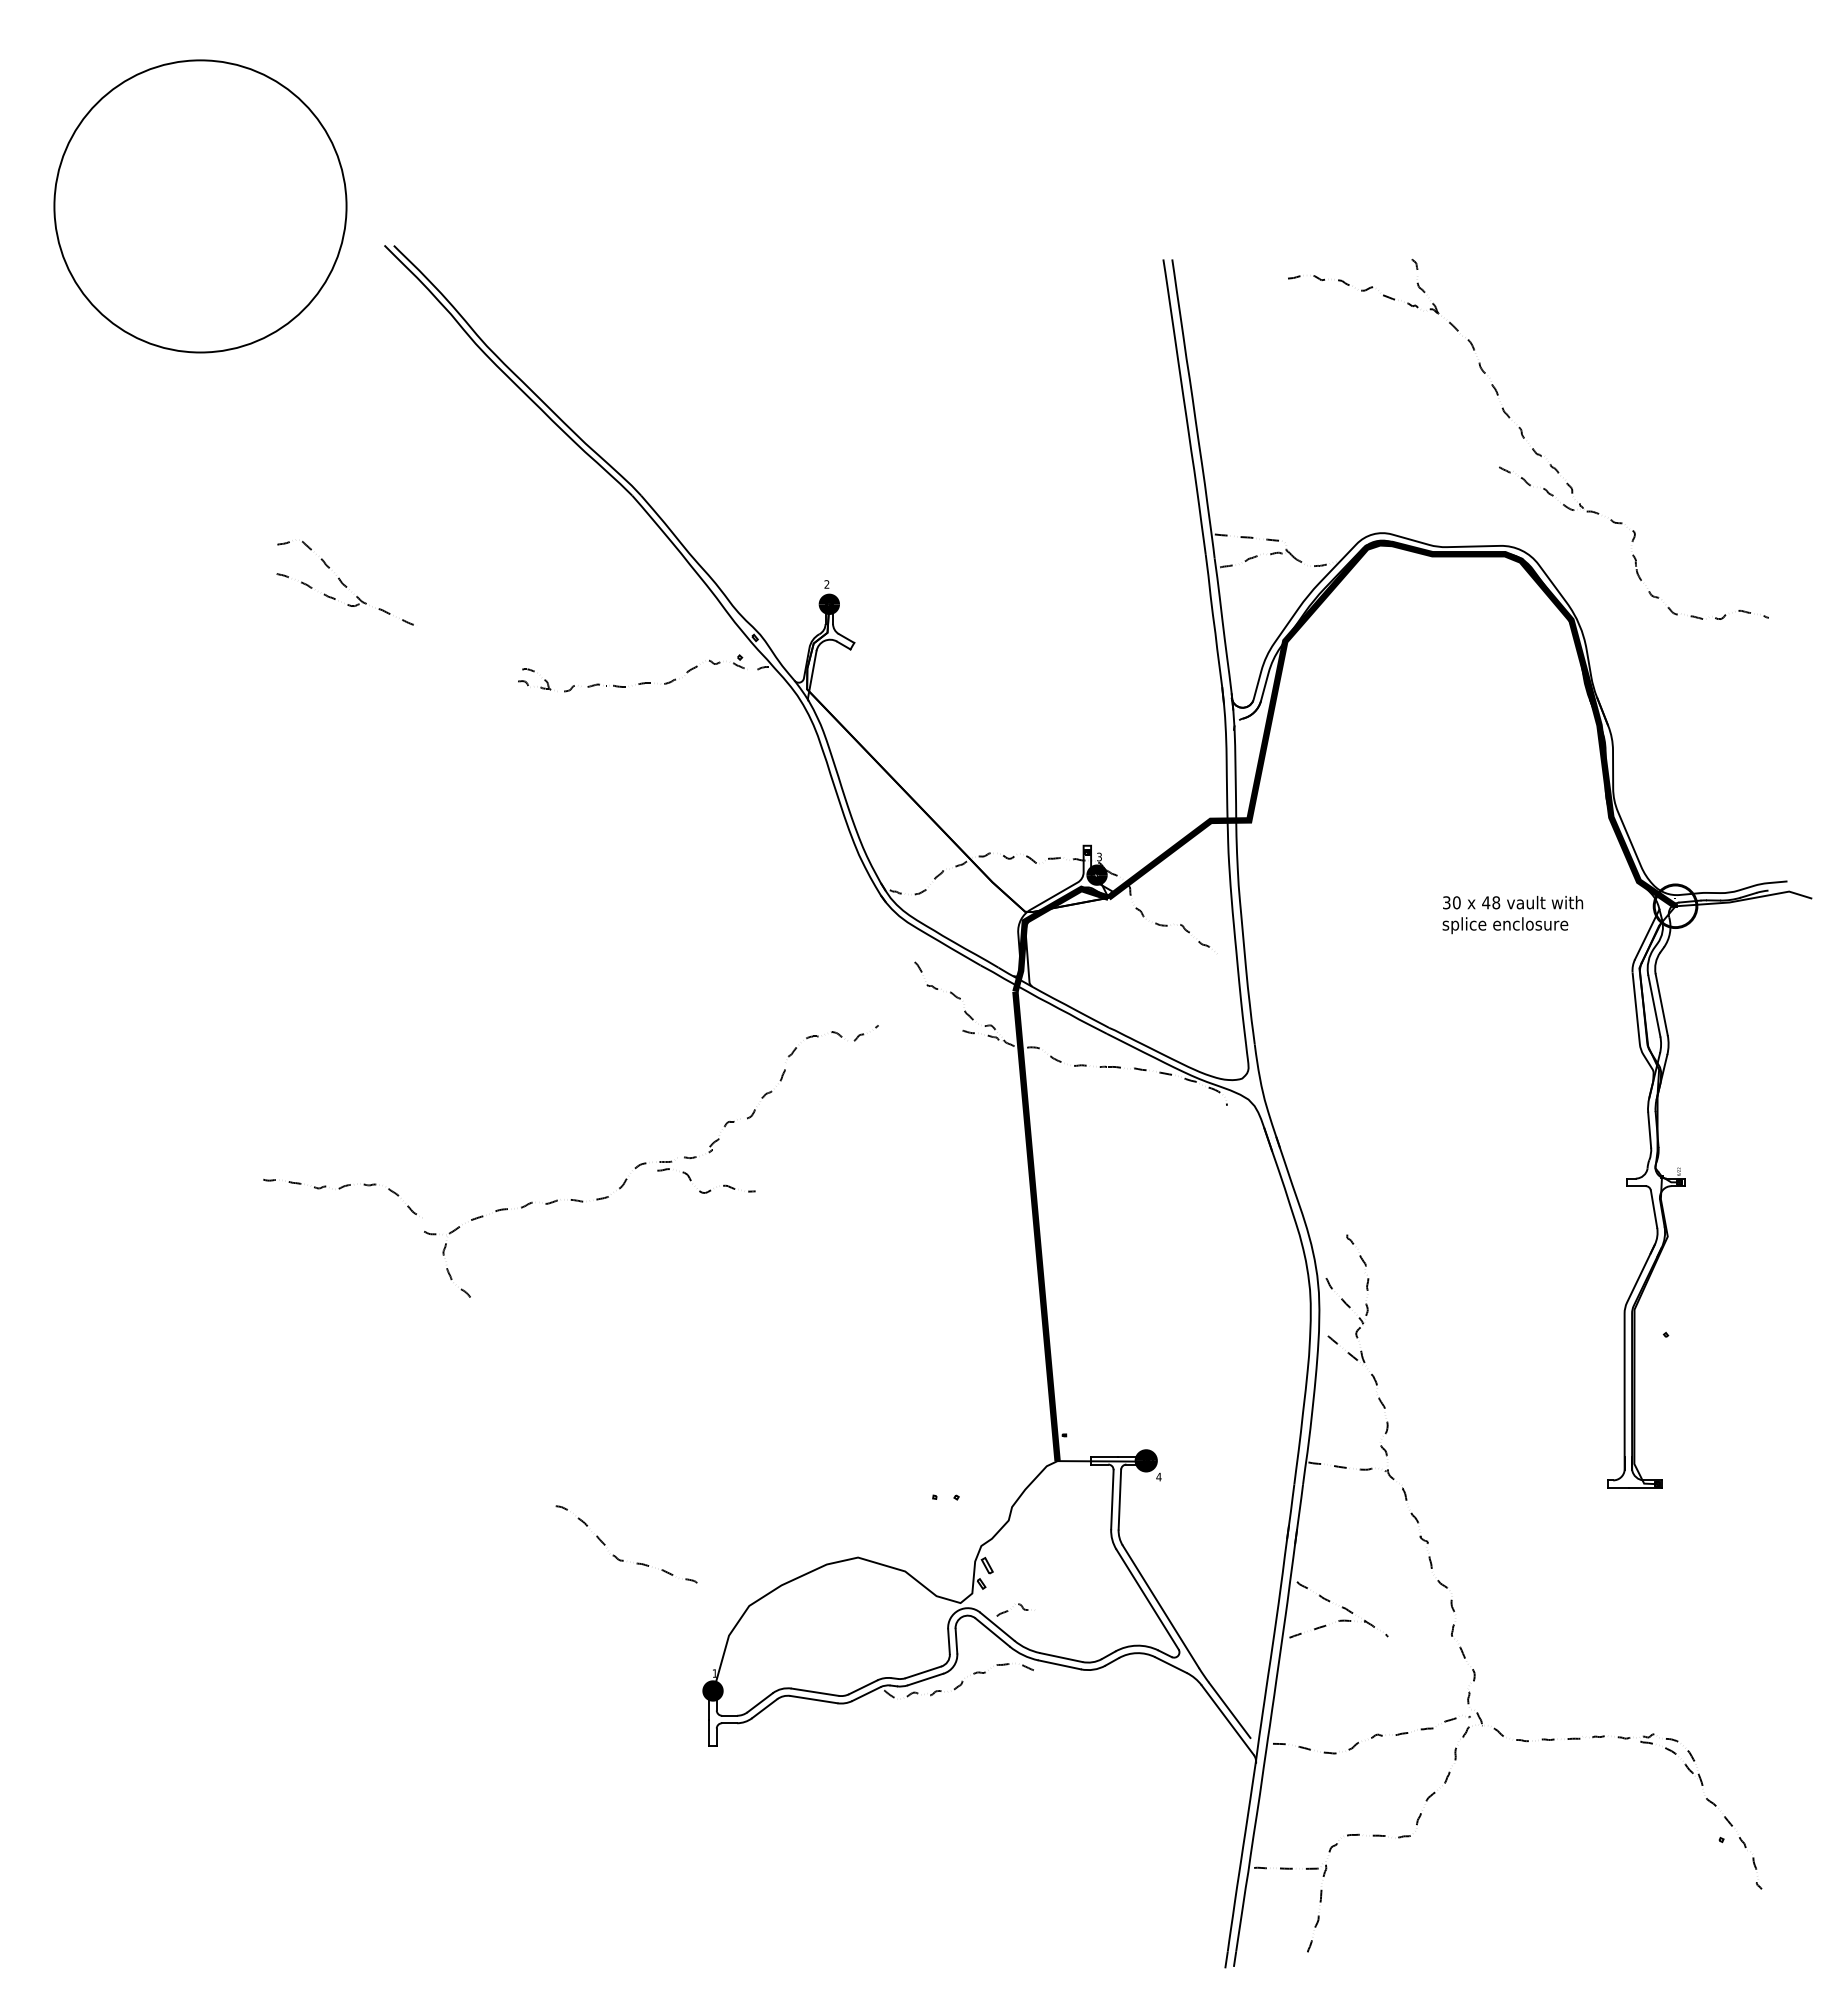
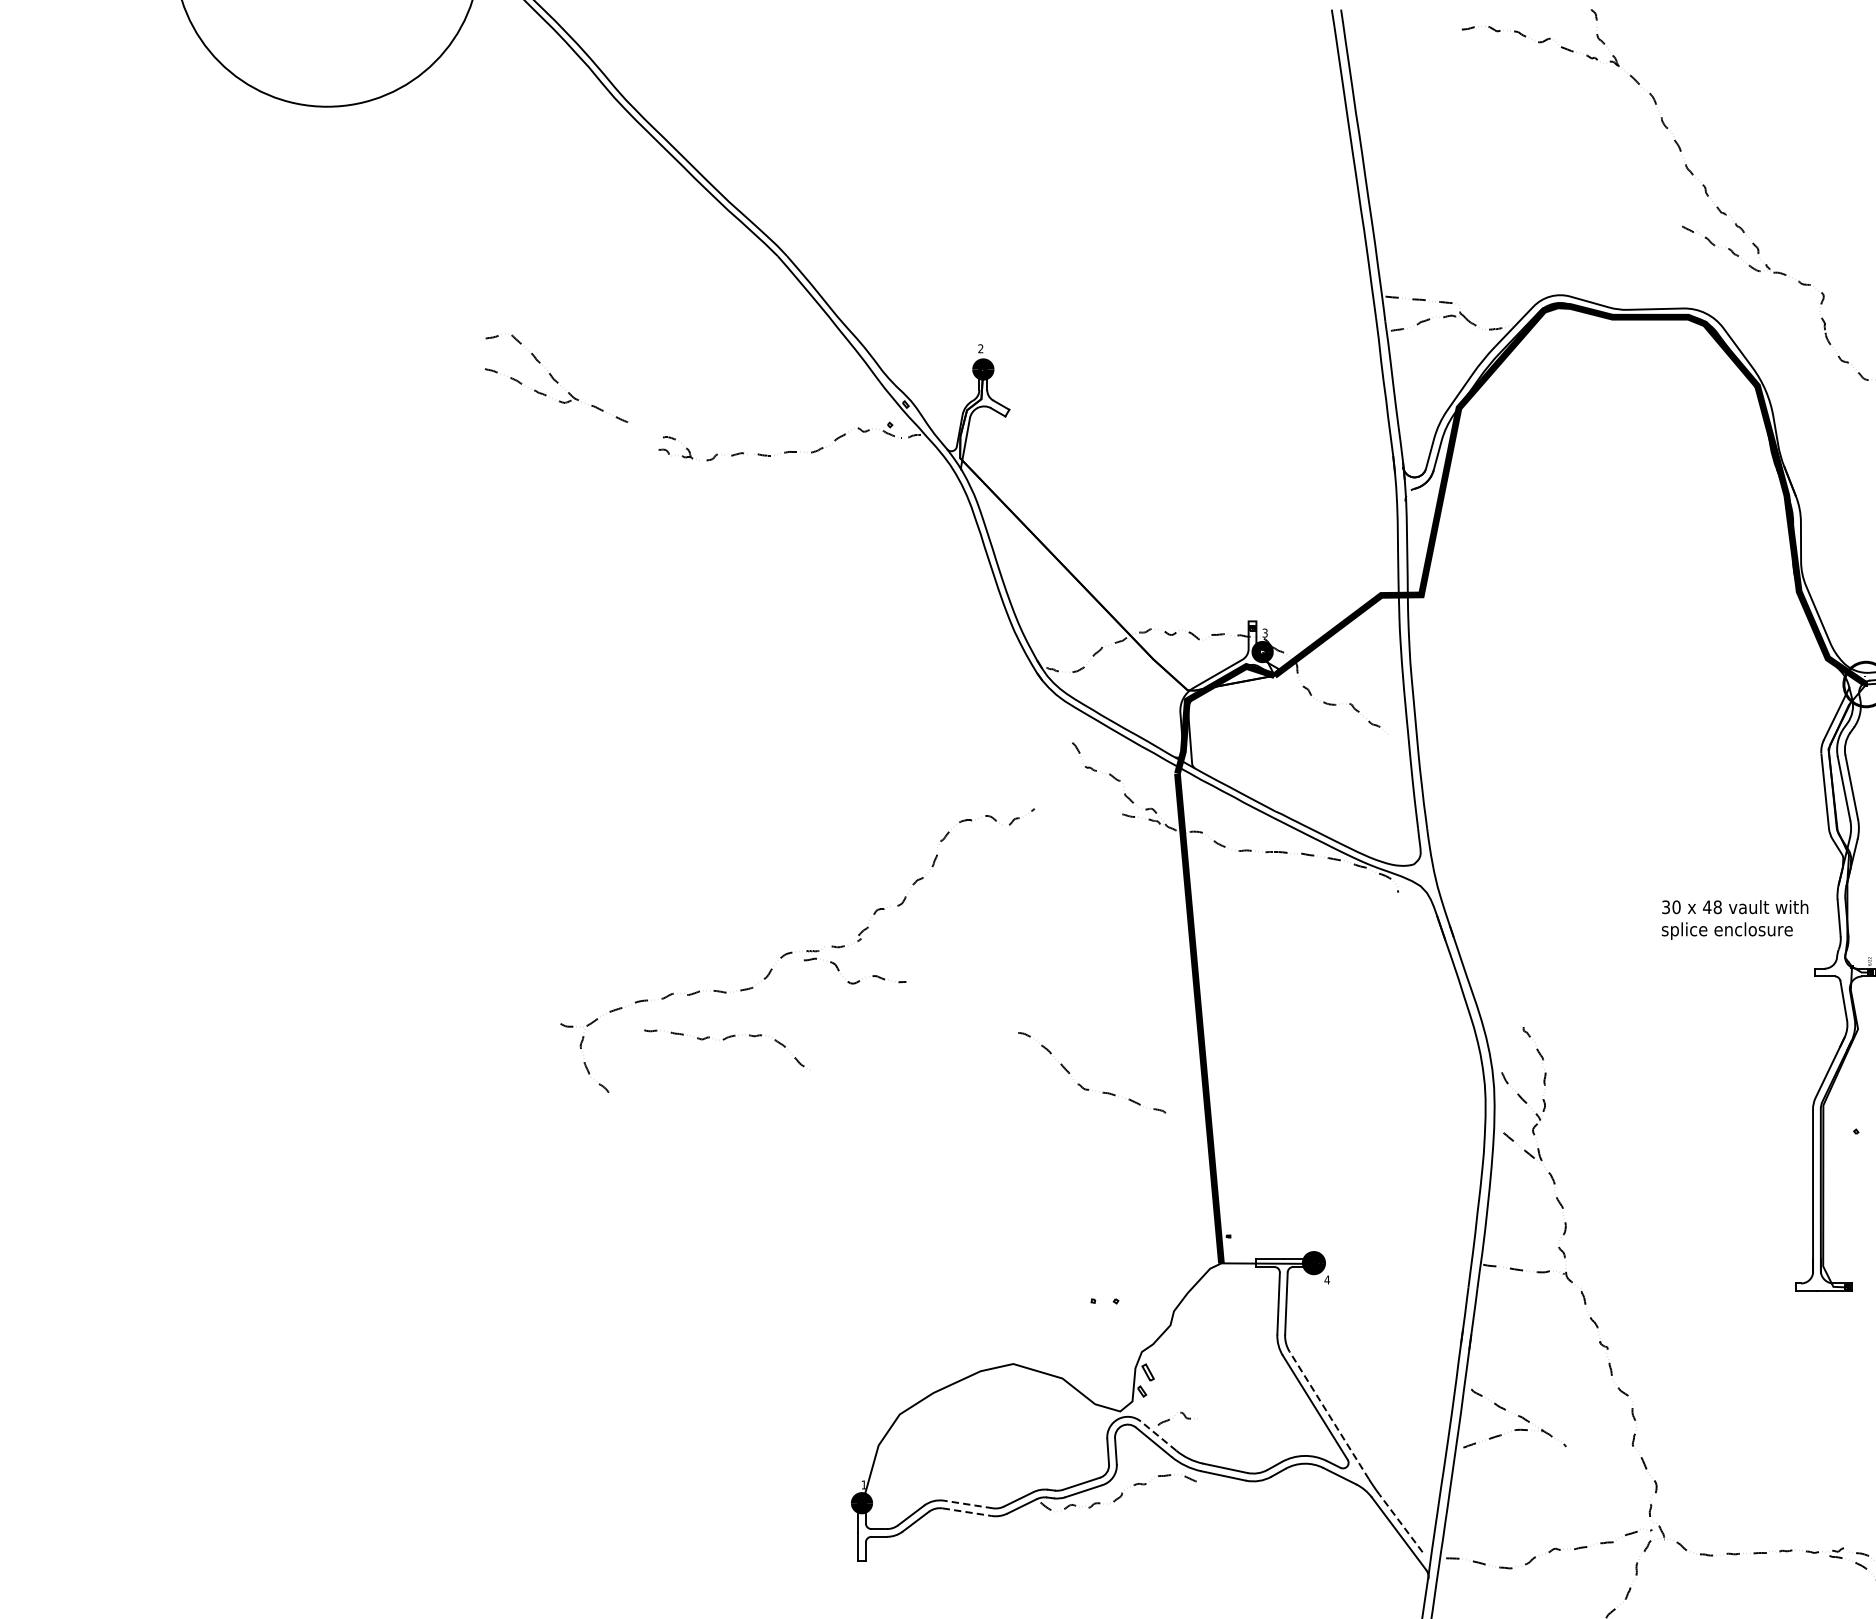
part: (344, 583) -> (555, 379), moved
text: (1512, 914) -> (1734, 919), moved
curve: (340, 1189) -> (724, 1040), moved
curve: (623, 1559) -> (1088, 1088), moved
line: (1160, 1606) -> (1328, 1415), solid -> dashed
line: (997, 1626) -> (1158, 1435), solid -> dashed
line: (815, 1692) -> (968, 1504), solid -> dashed
line: (813, 1699) -> (966, 1512), solid -> dashed
line: (1229, 1710) -> (1400, 1523), solid -> dashed

